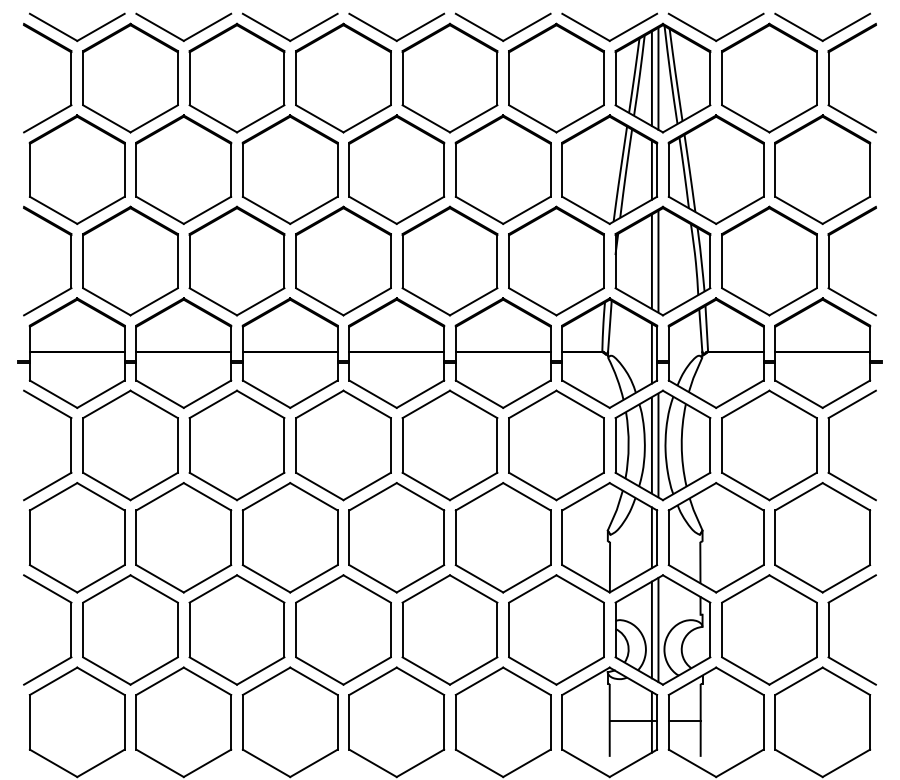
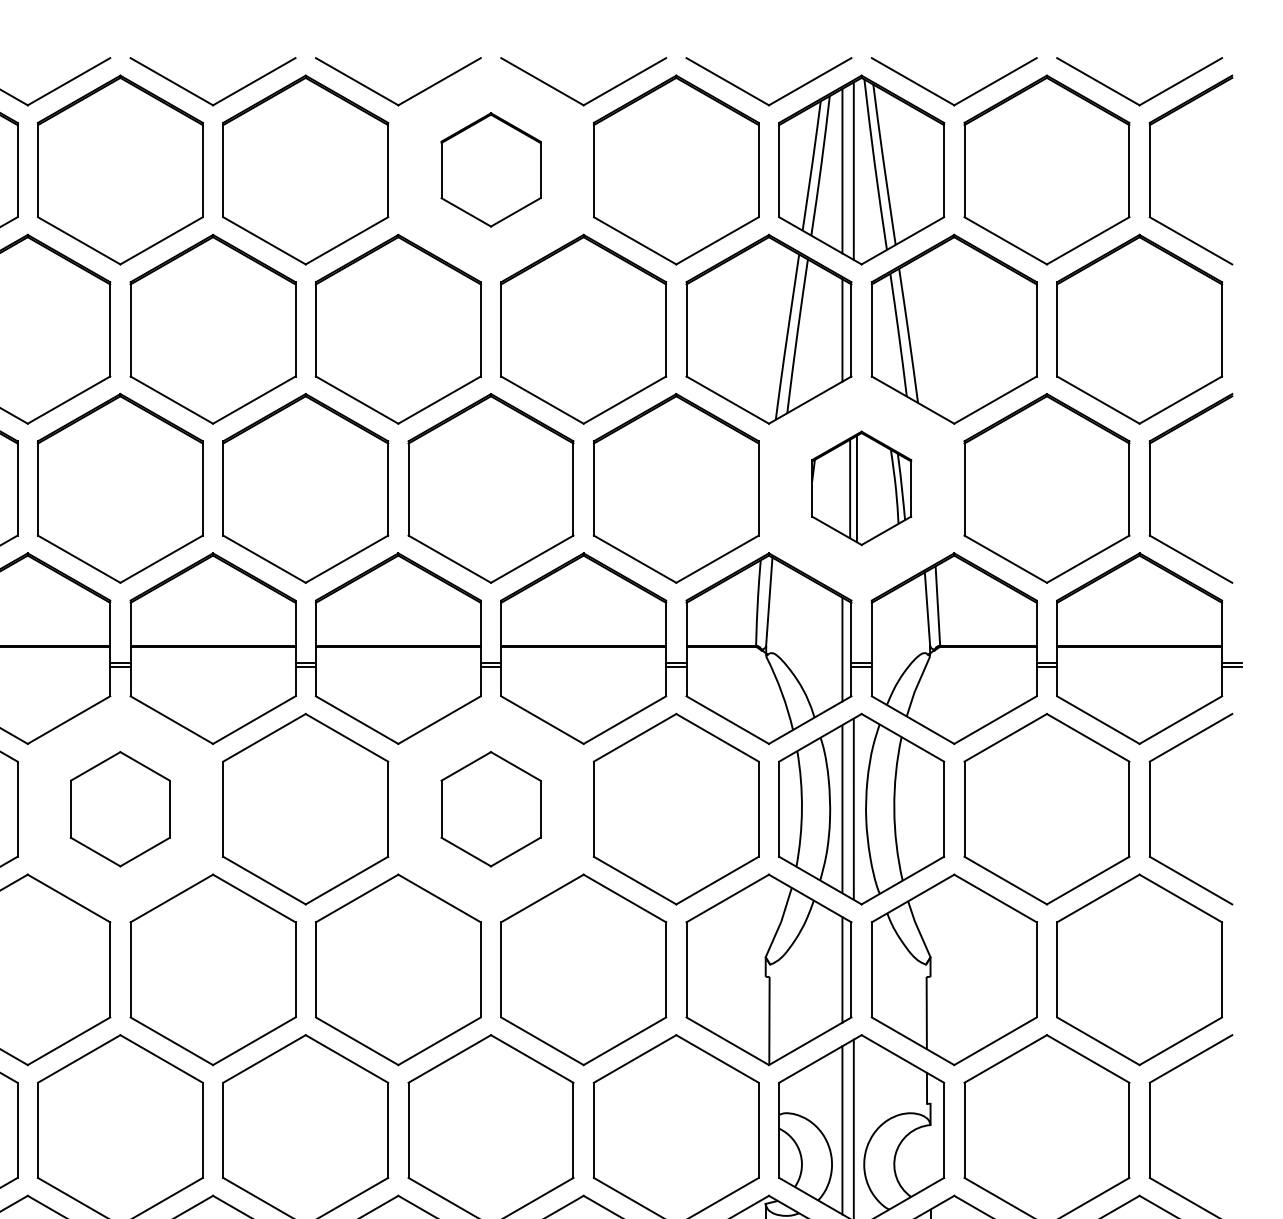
part: (449, 77) -> (490, 168), size x0.6
part: (662, 260) -> (860, 487), size x0.6
part: (236, 445) -> (119, 809), size x0.6
part: (449, 445) -> (490, 809), size x0.6

